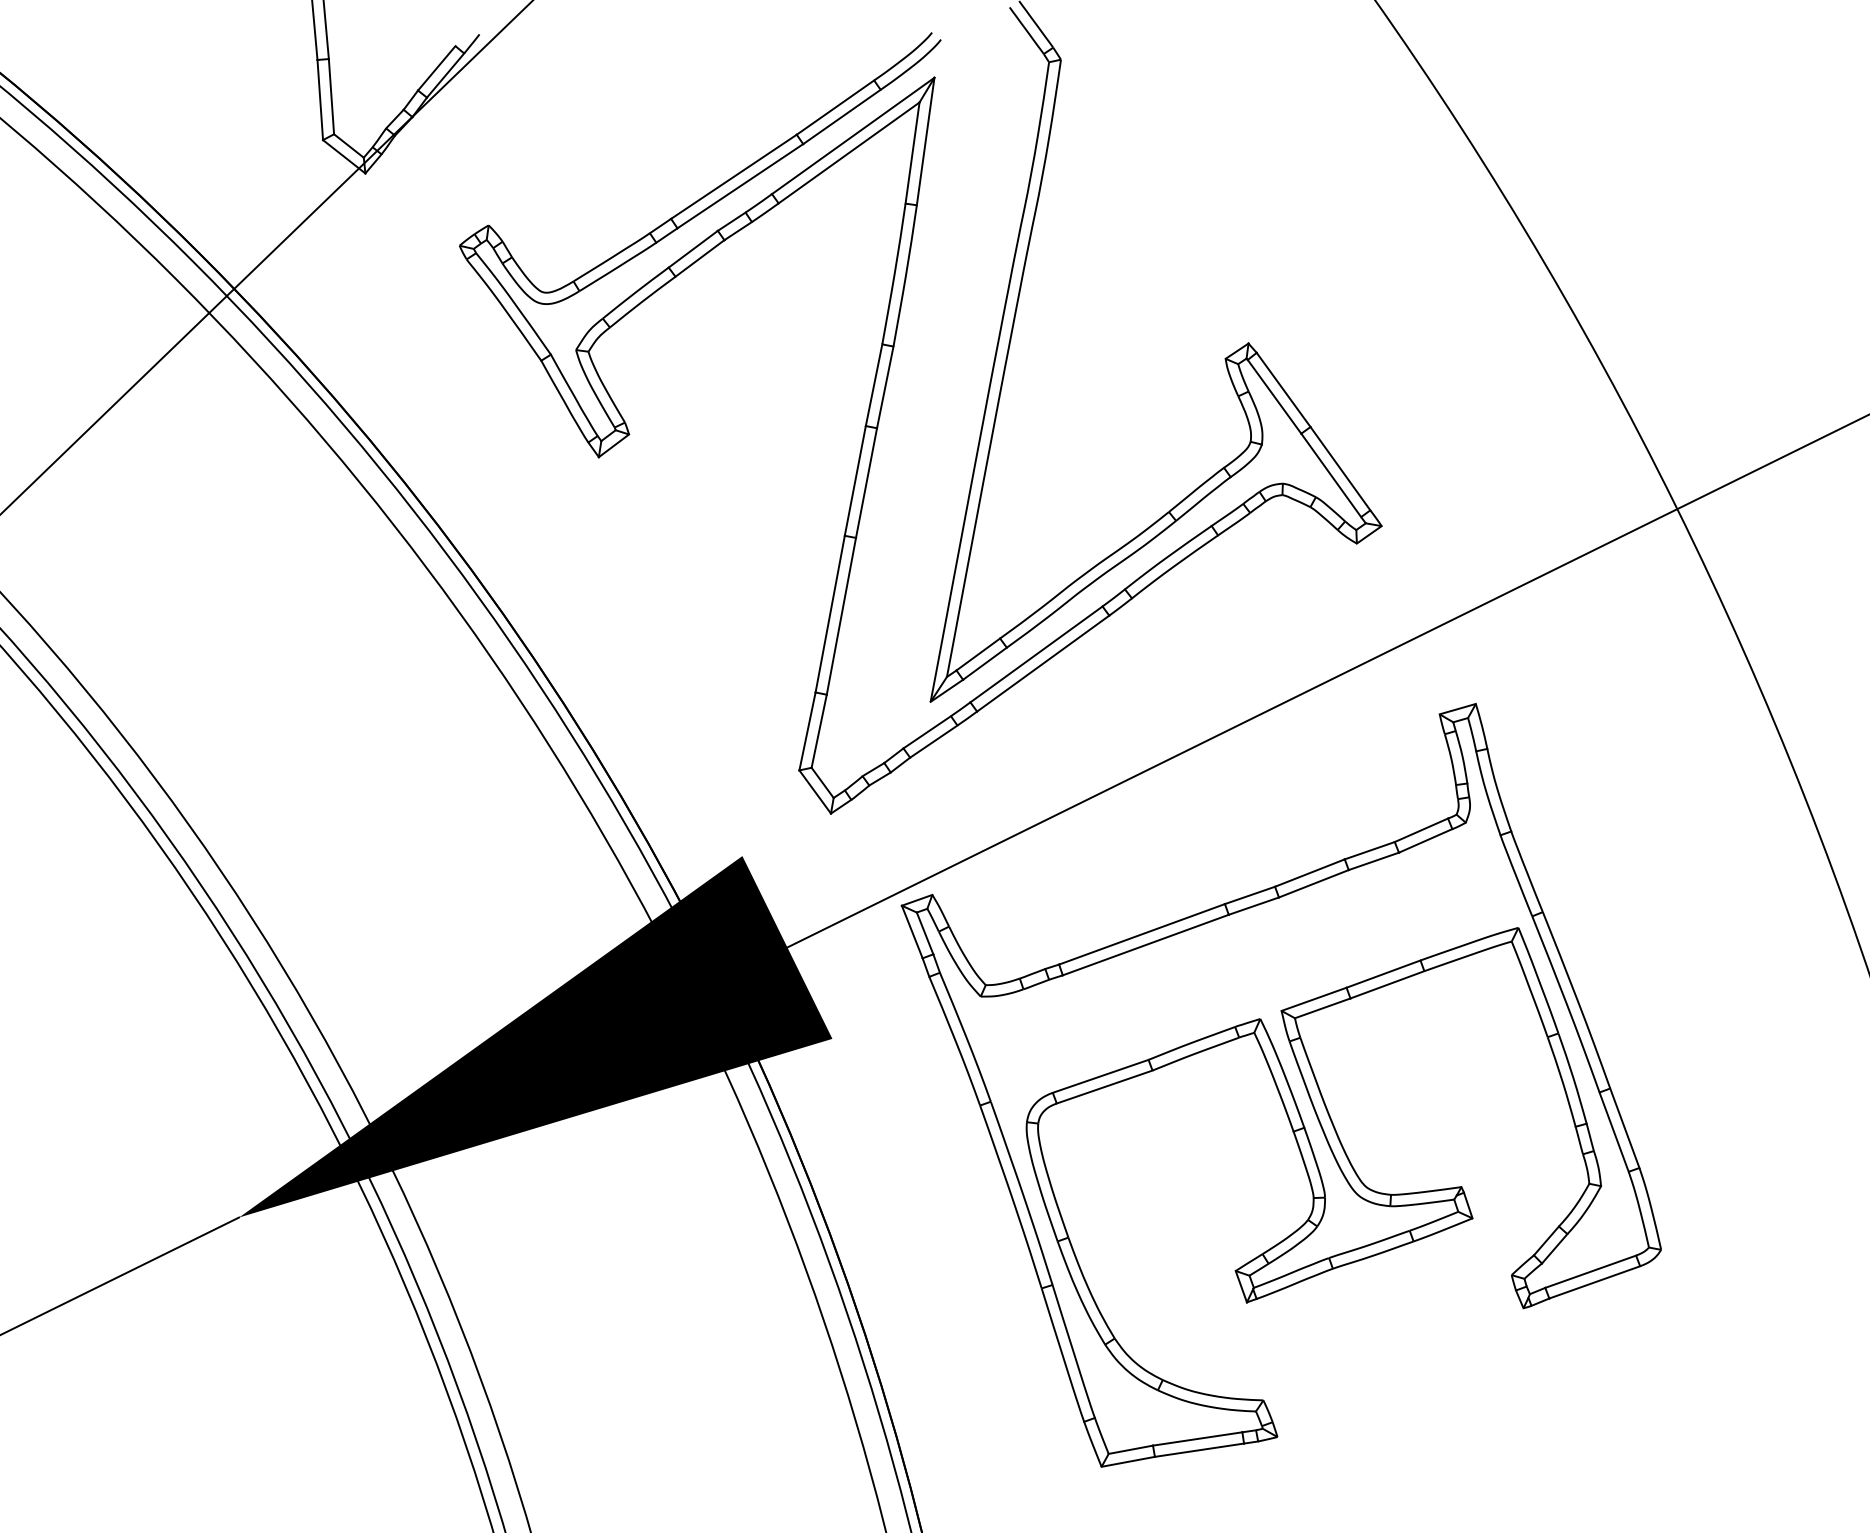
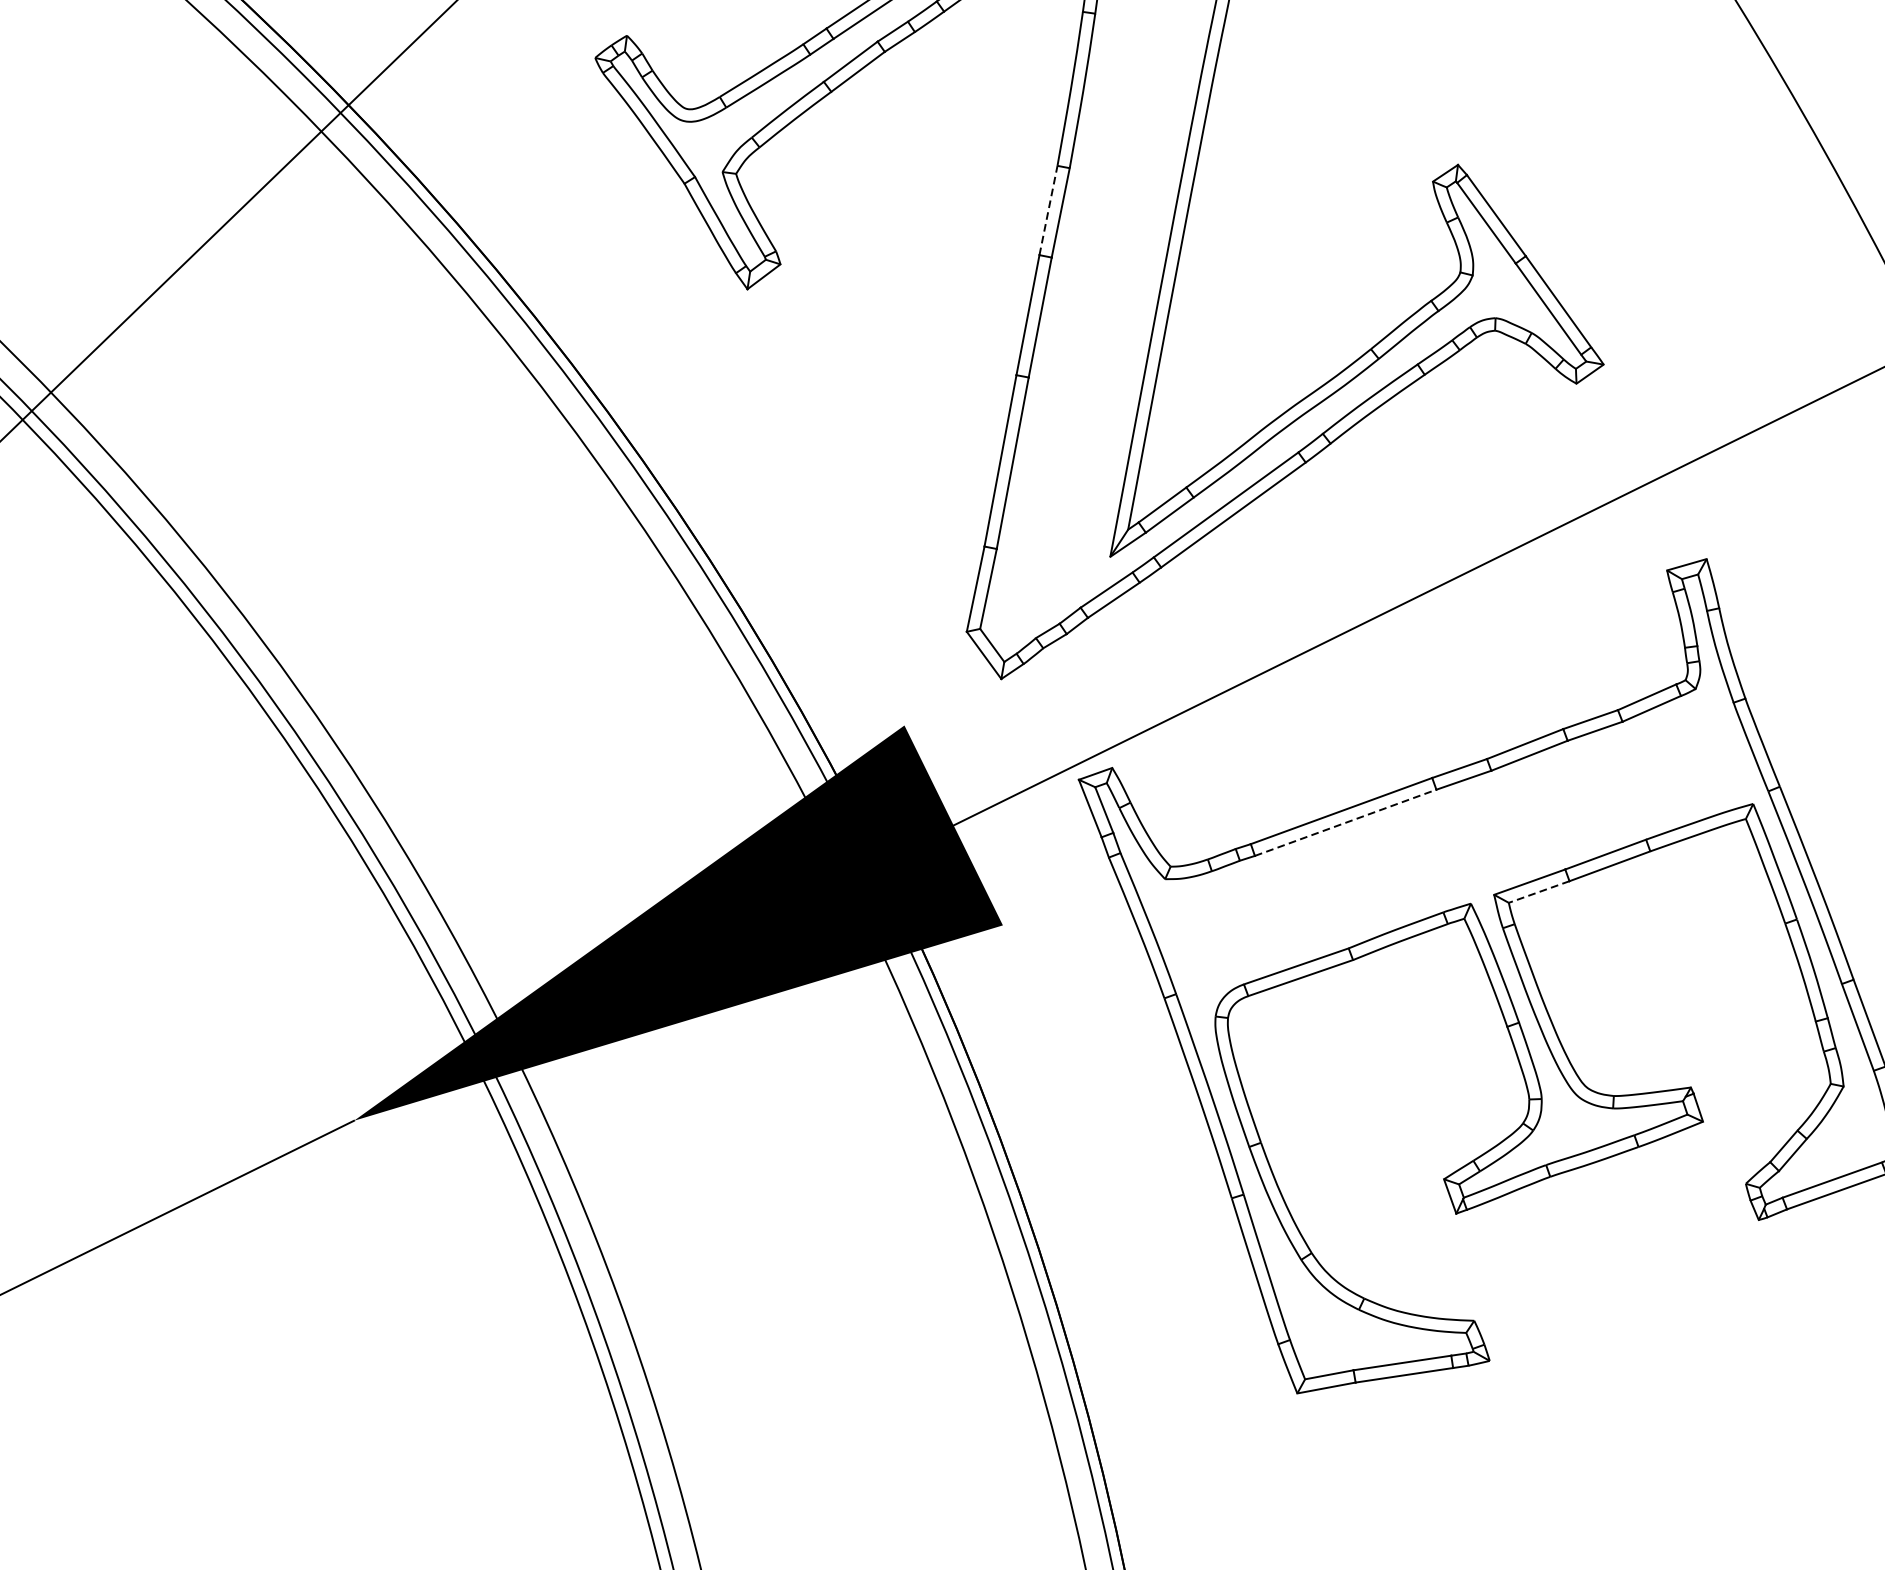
line: (874, 385) -> (1048, 210), solid -> dashed
line: (1146, 944) -> (1346, 822), solid -> dashed
line: (1322, 1008) -> (1538, 892), solid -> dashed

